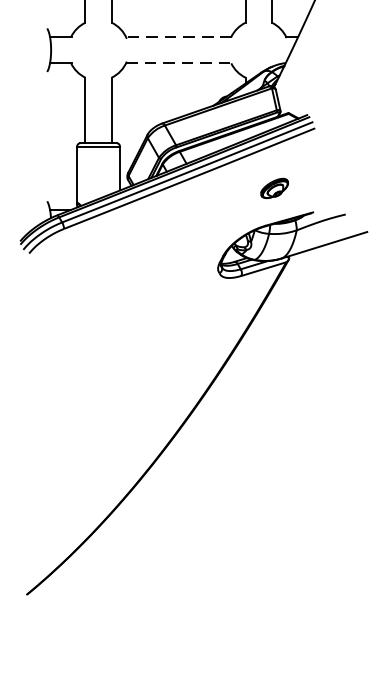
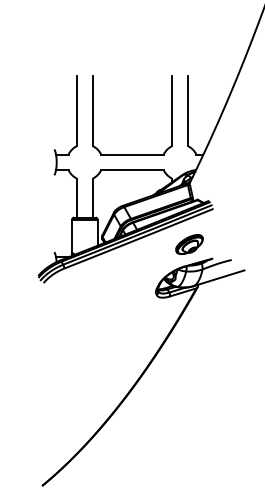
line: (178, 36) -> (132, 154), dashed -> solid
line: (180, 63) -> (133, 170), dashed -> solid
part: (274, 188) -> (189, 244), size x1.67

